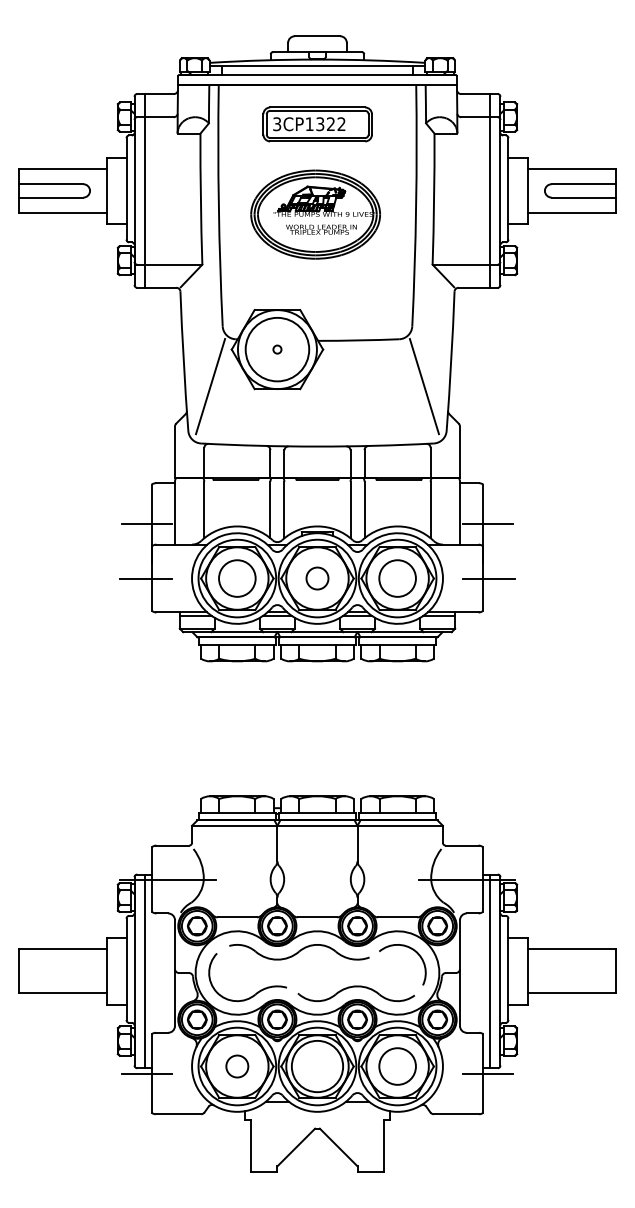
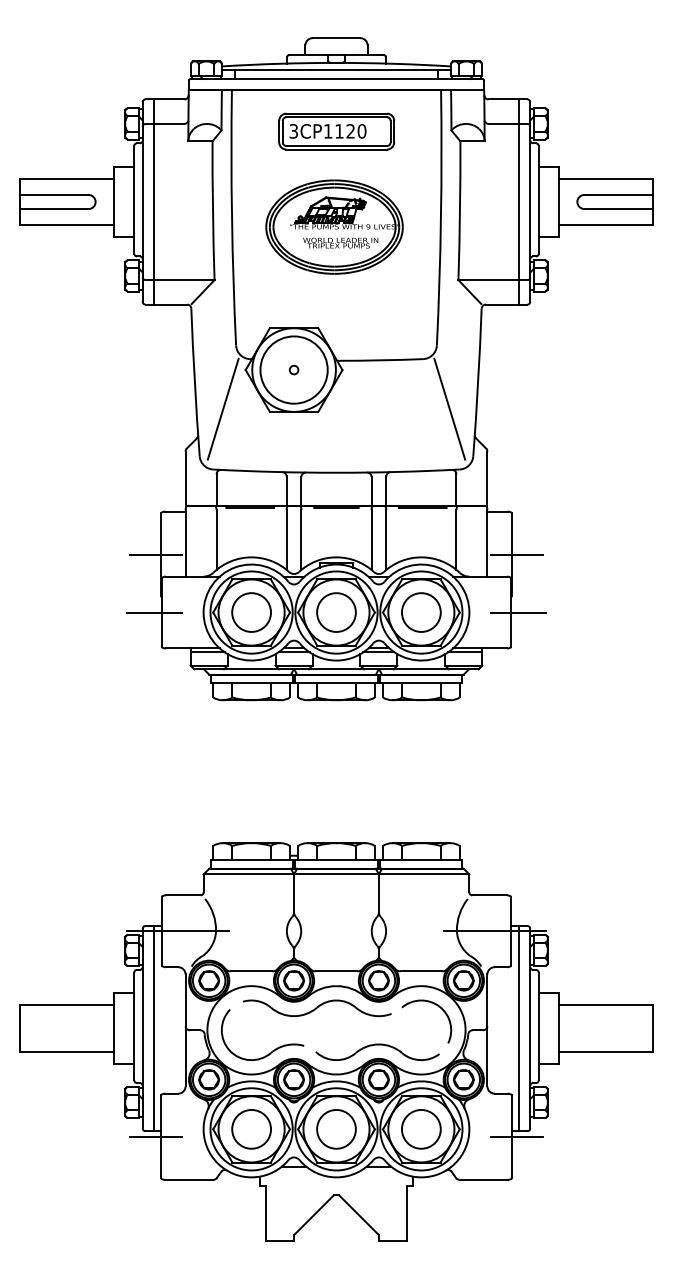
text: (330, 124) -> (350, 131), 3CP1322 -> 3CP1120
circle: (317, 578) -> (336, 612), size x1.67
circle: (237, 1066) -> (251, 1129), size x1.67
circle: (317, 1066) -> (336, 1129), size x0.71

